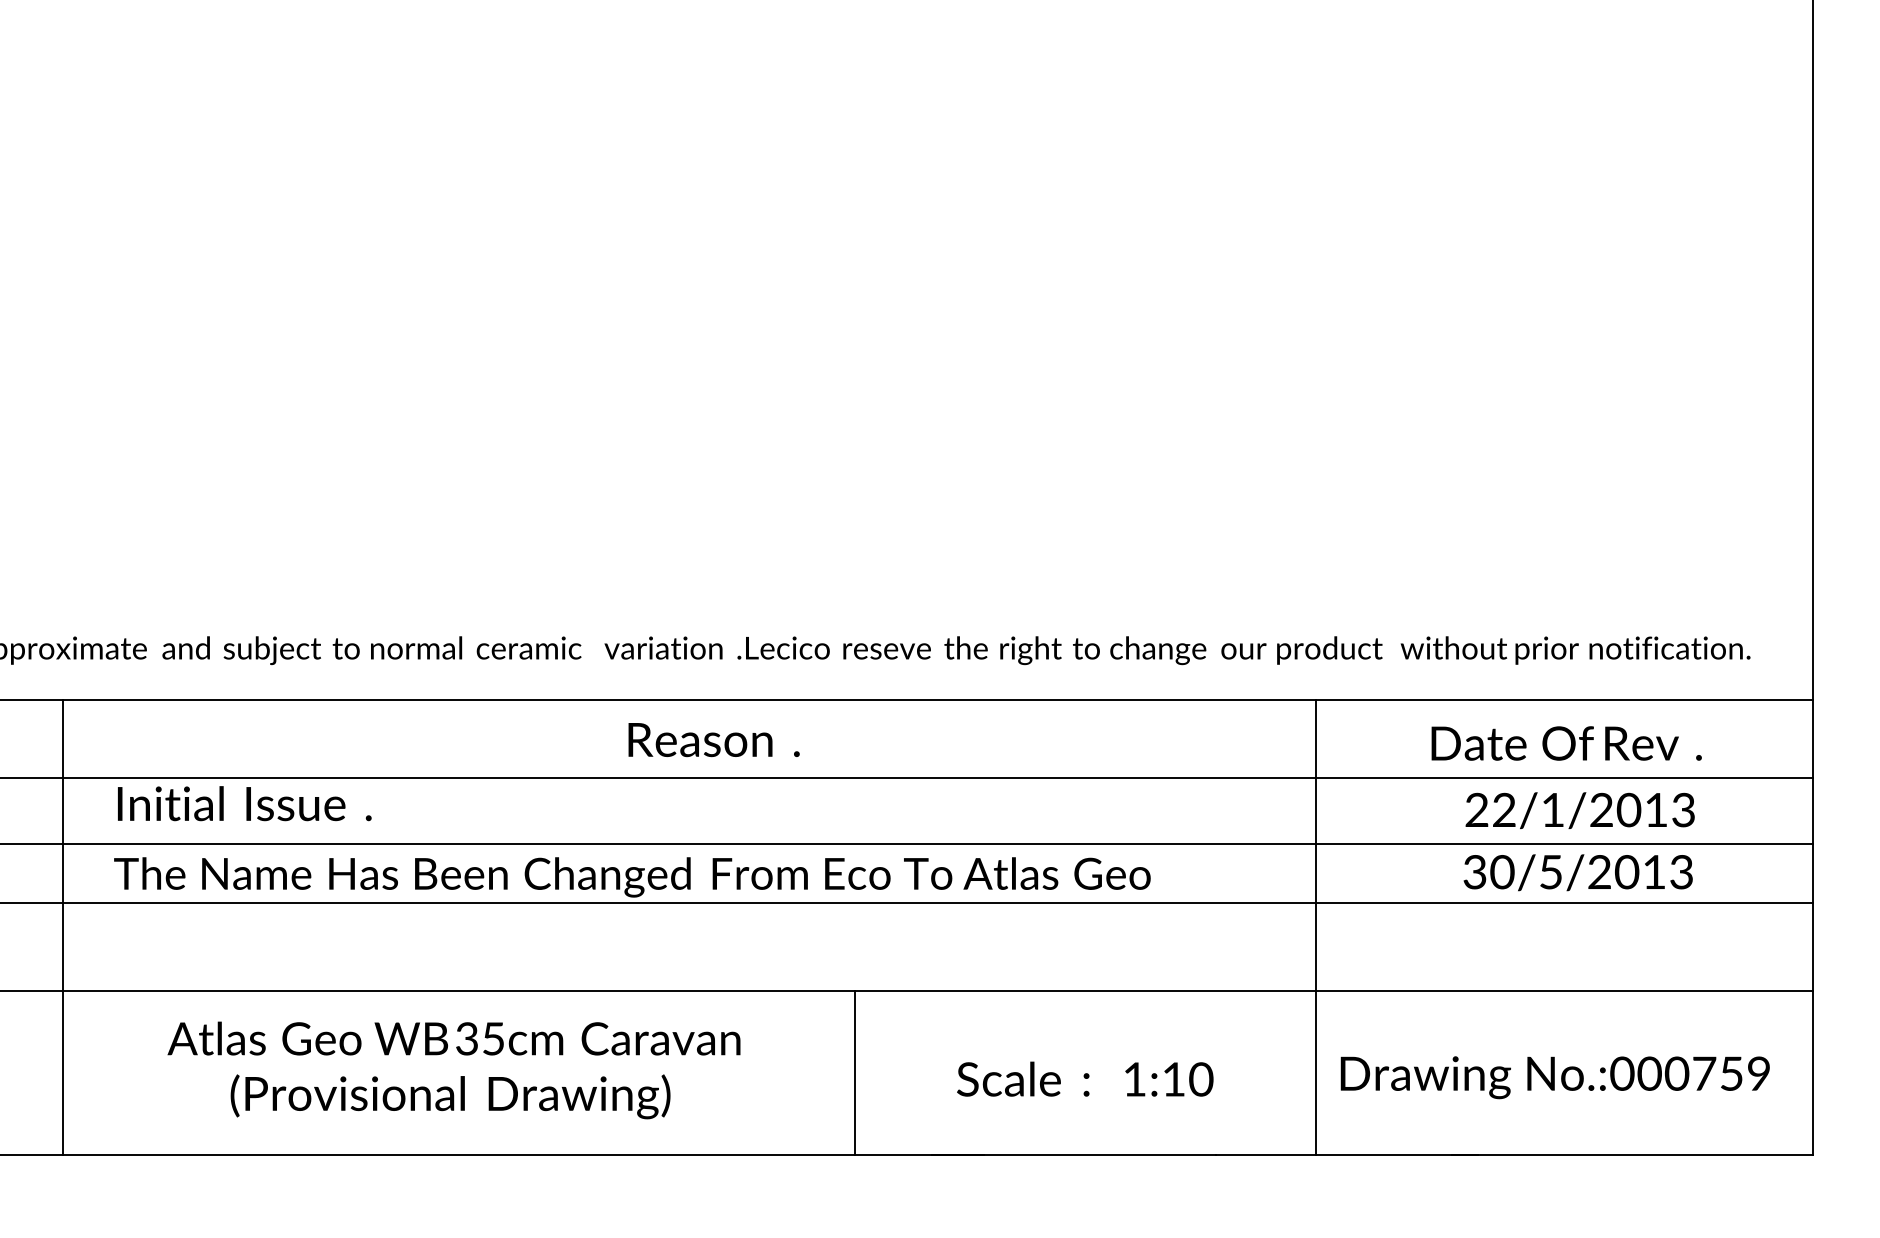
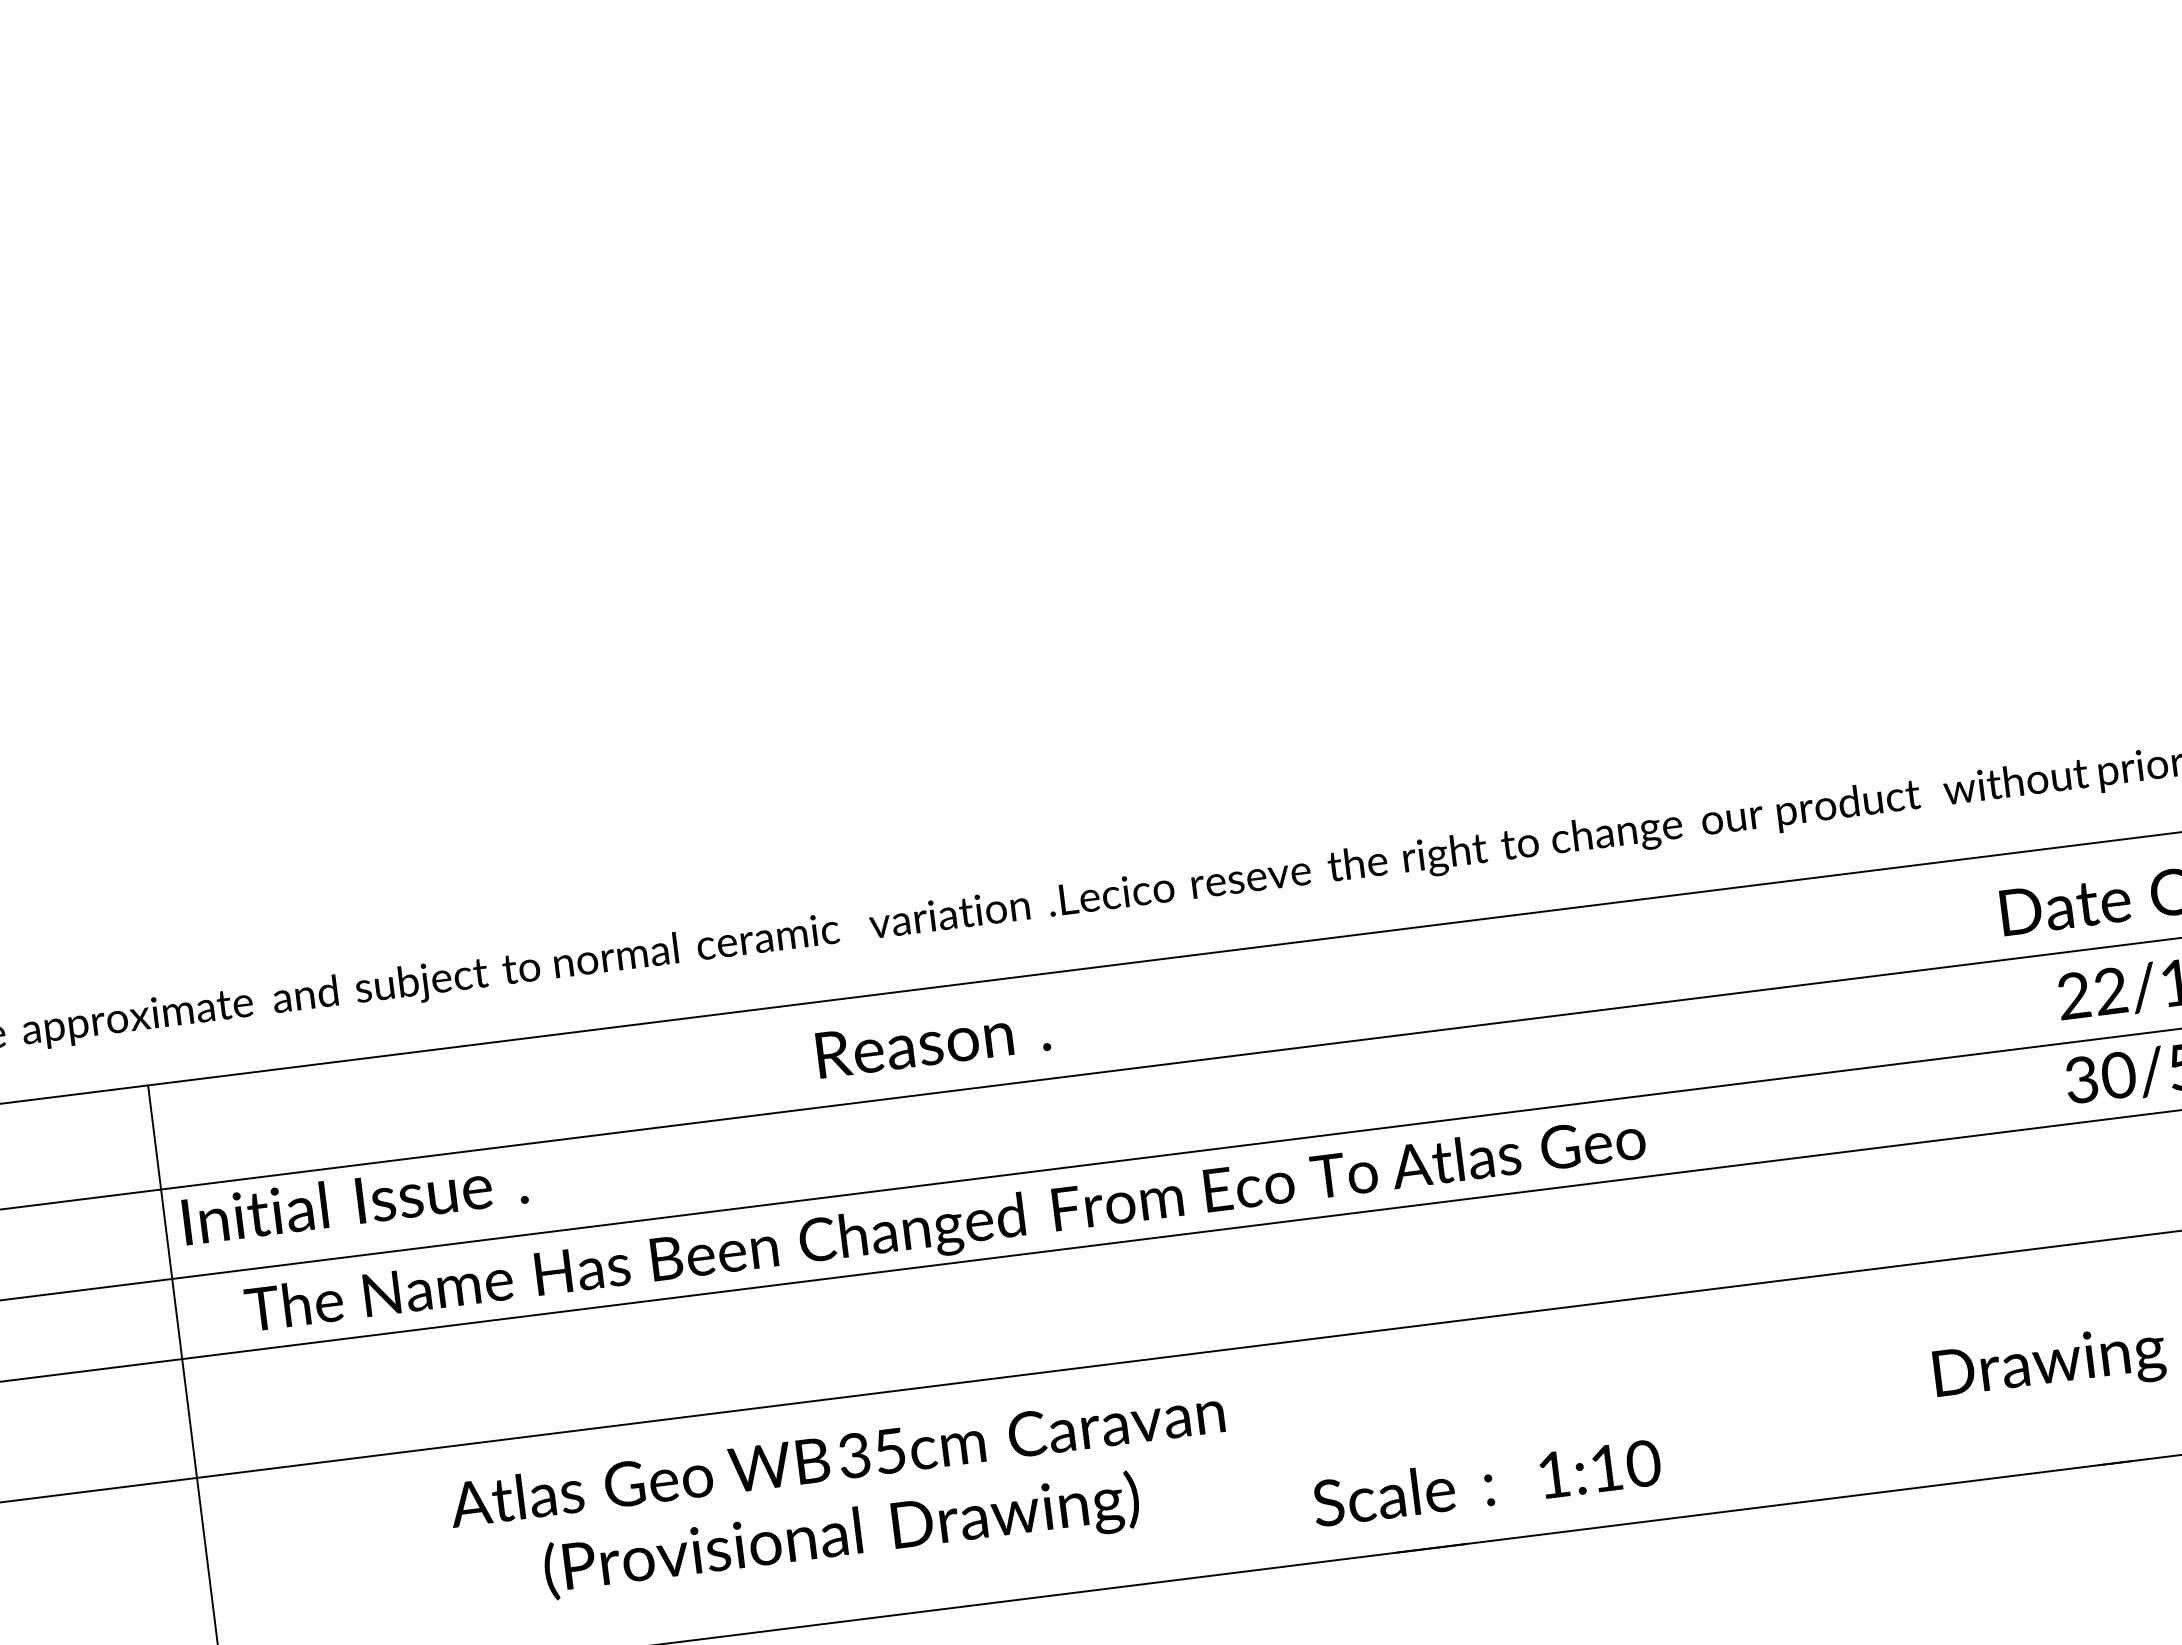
text: (713, 740) -> (932, 1042), moved
text: (244, 803) -> (354, 1200), moved
line: (1316, 927) -> (1877, 1181), removed
text: (453, 1070) -> (841, 1500), moved
line: (855, 1072) -> (1279, 1454), removed
text: (1085, 1078) -> (1487, 1481), moved

